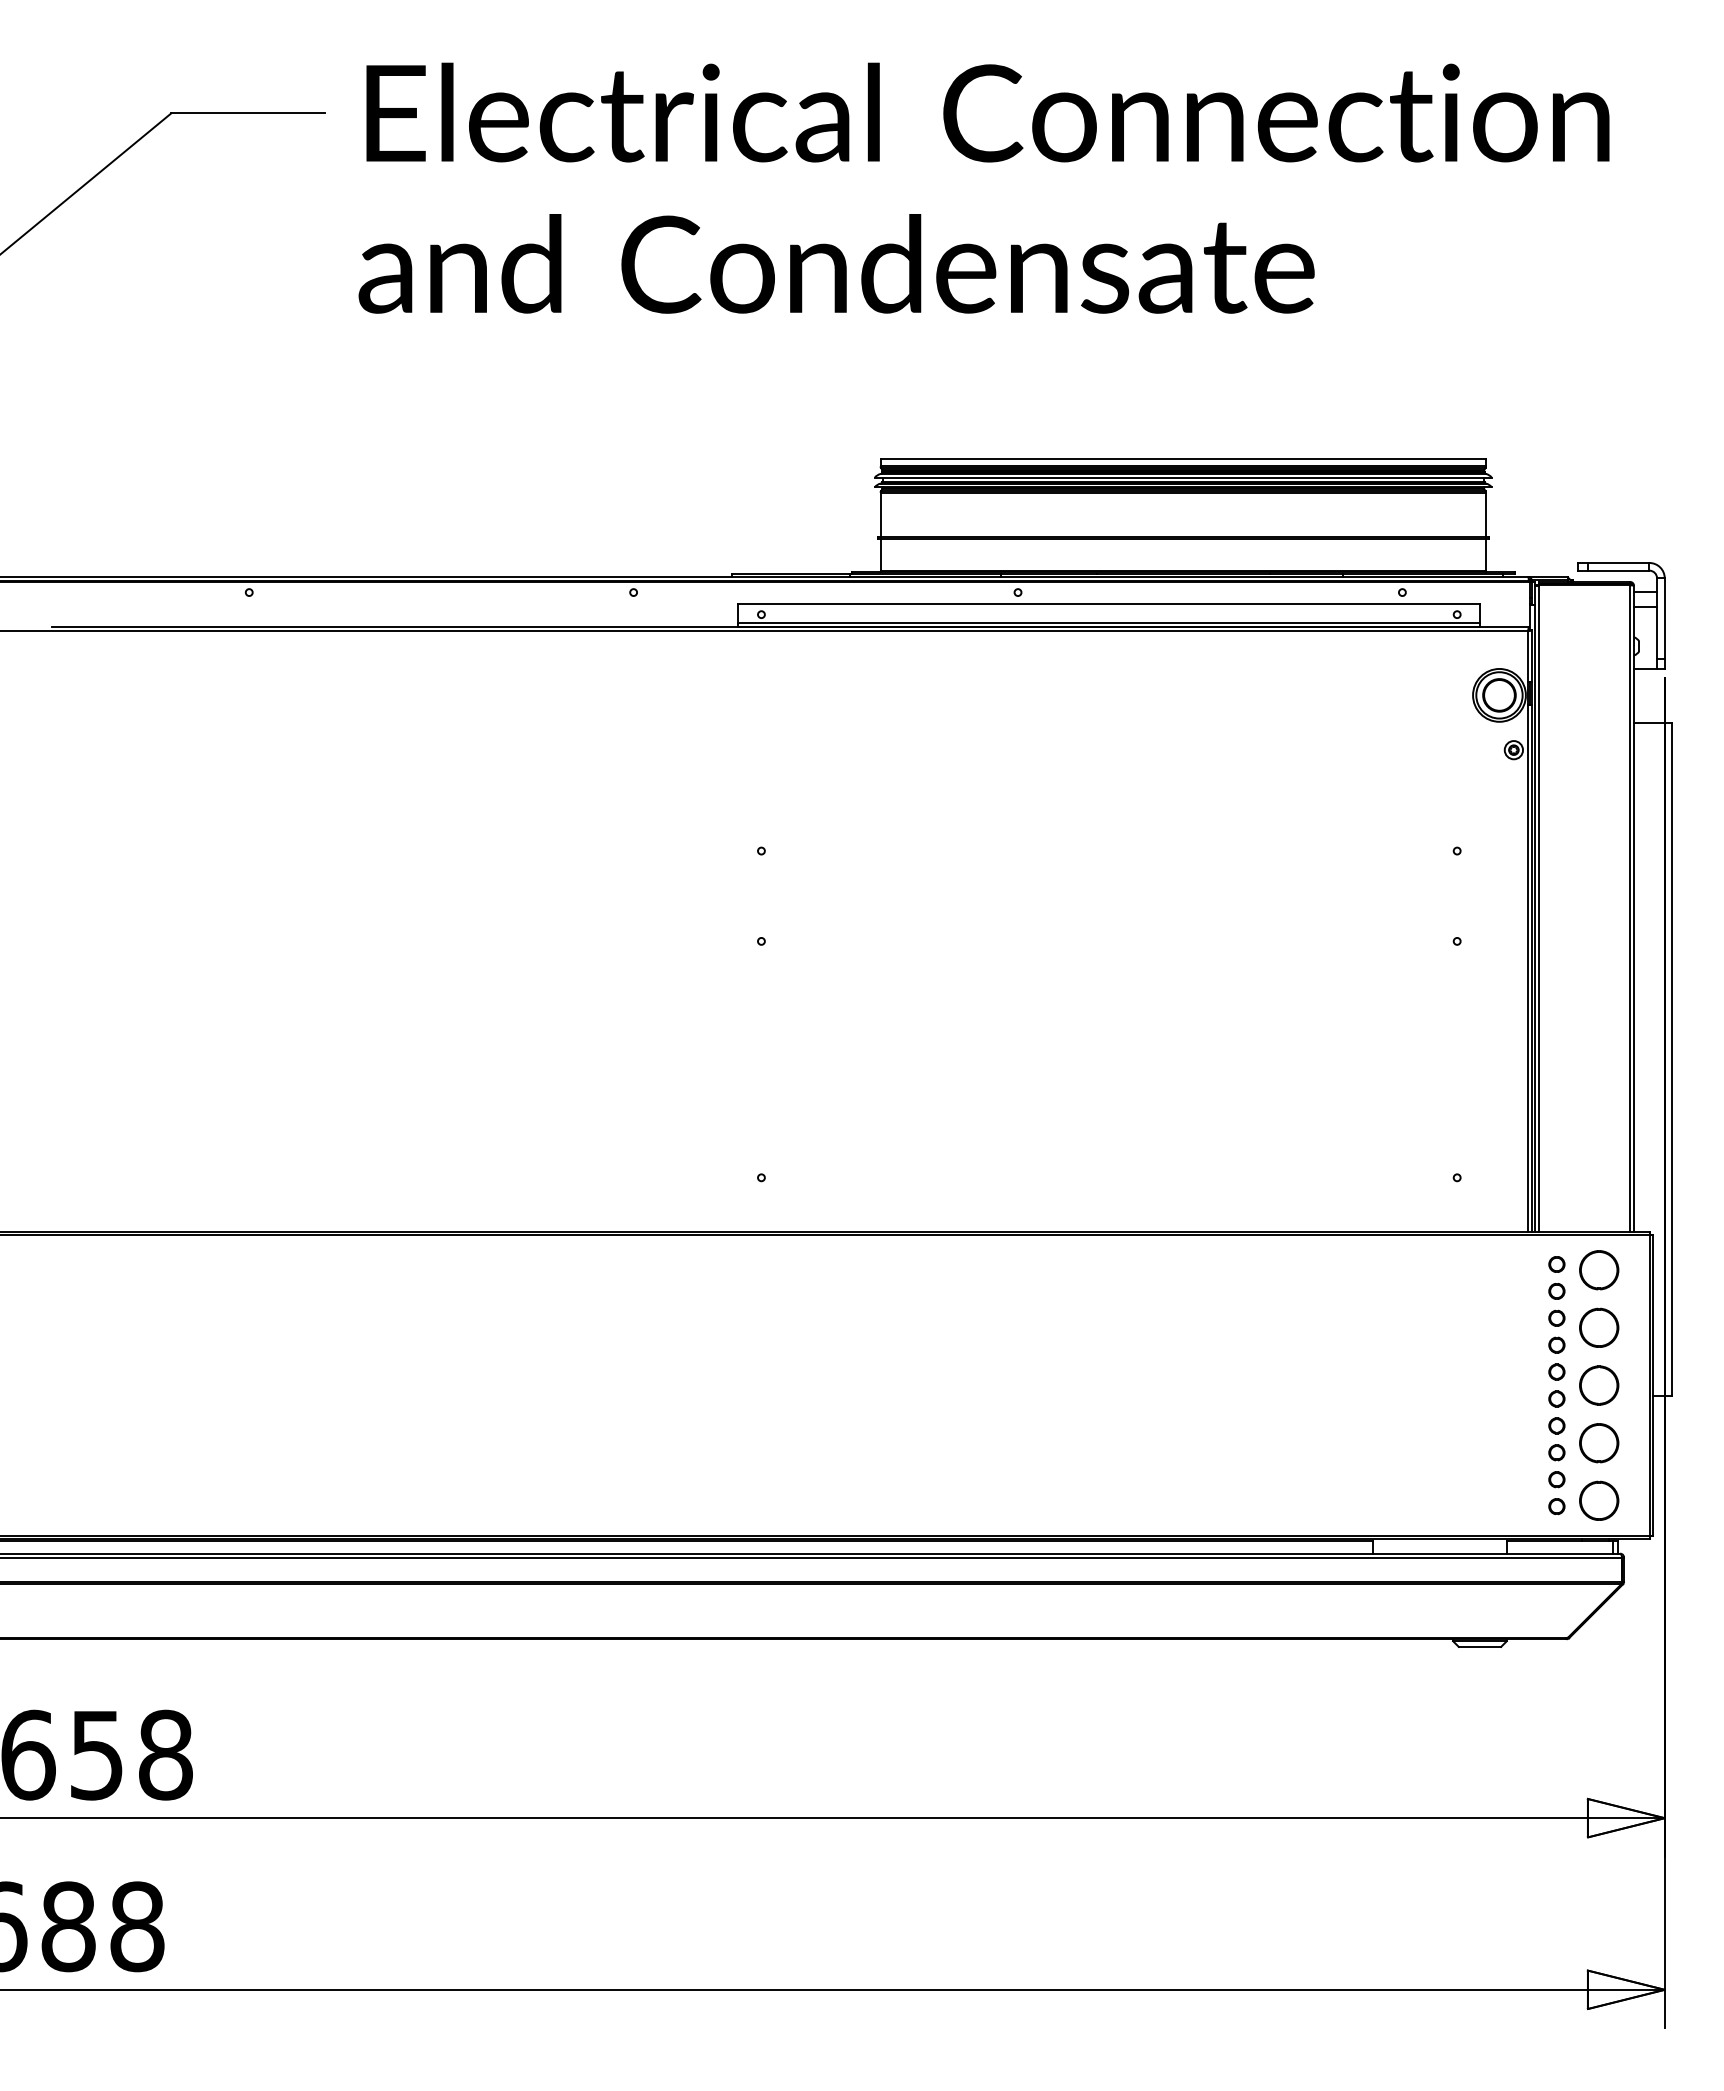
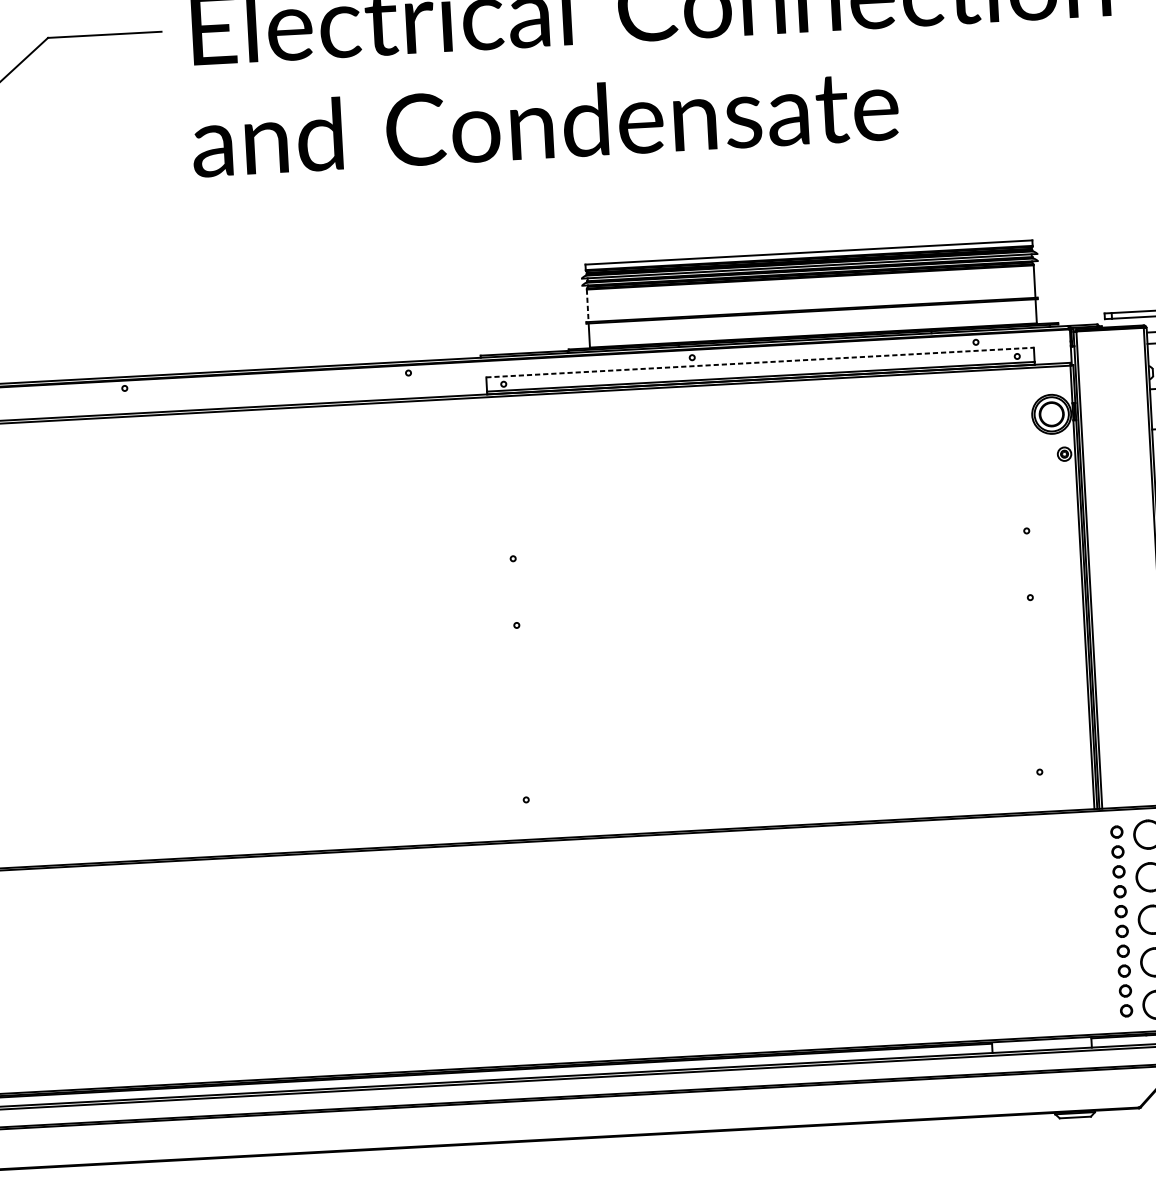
line: (880, 515) -> (587, 306), solid -> dashed
line: (1109, 604) -> (760, 362), solid -> dashed

